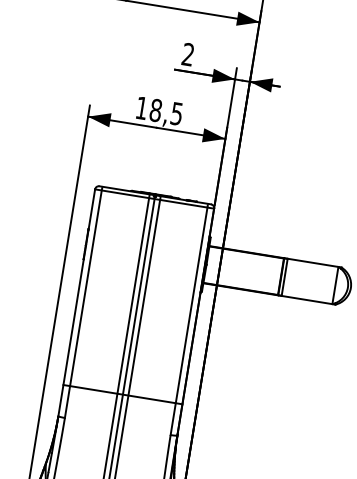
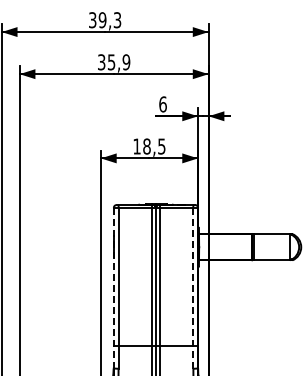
text: (187, 54) -> (162, 104), 2 -> 6
line: (76, 303) -> (113, 288), solid -> dashed
line: (189, 321) -> (193, 288), solid -> dashed

